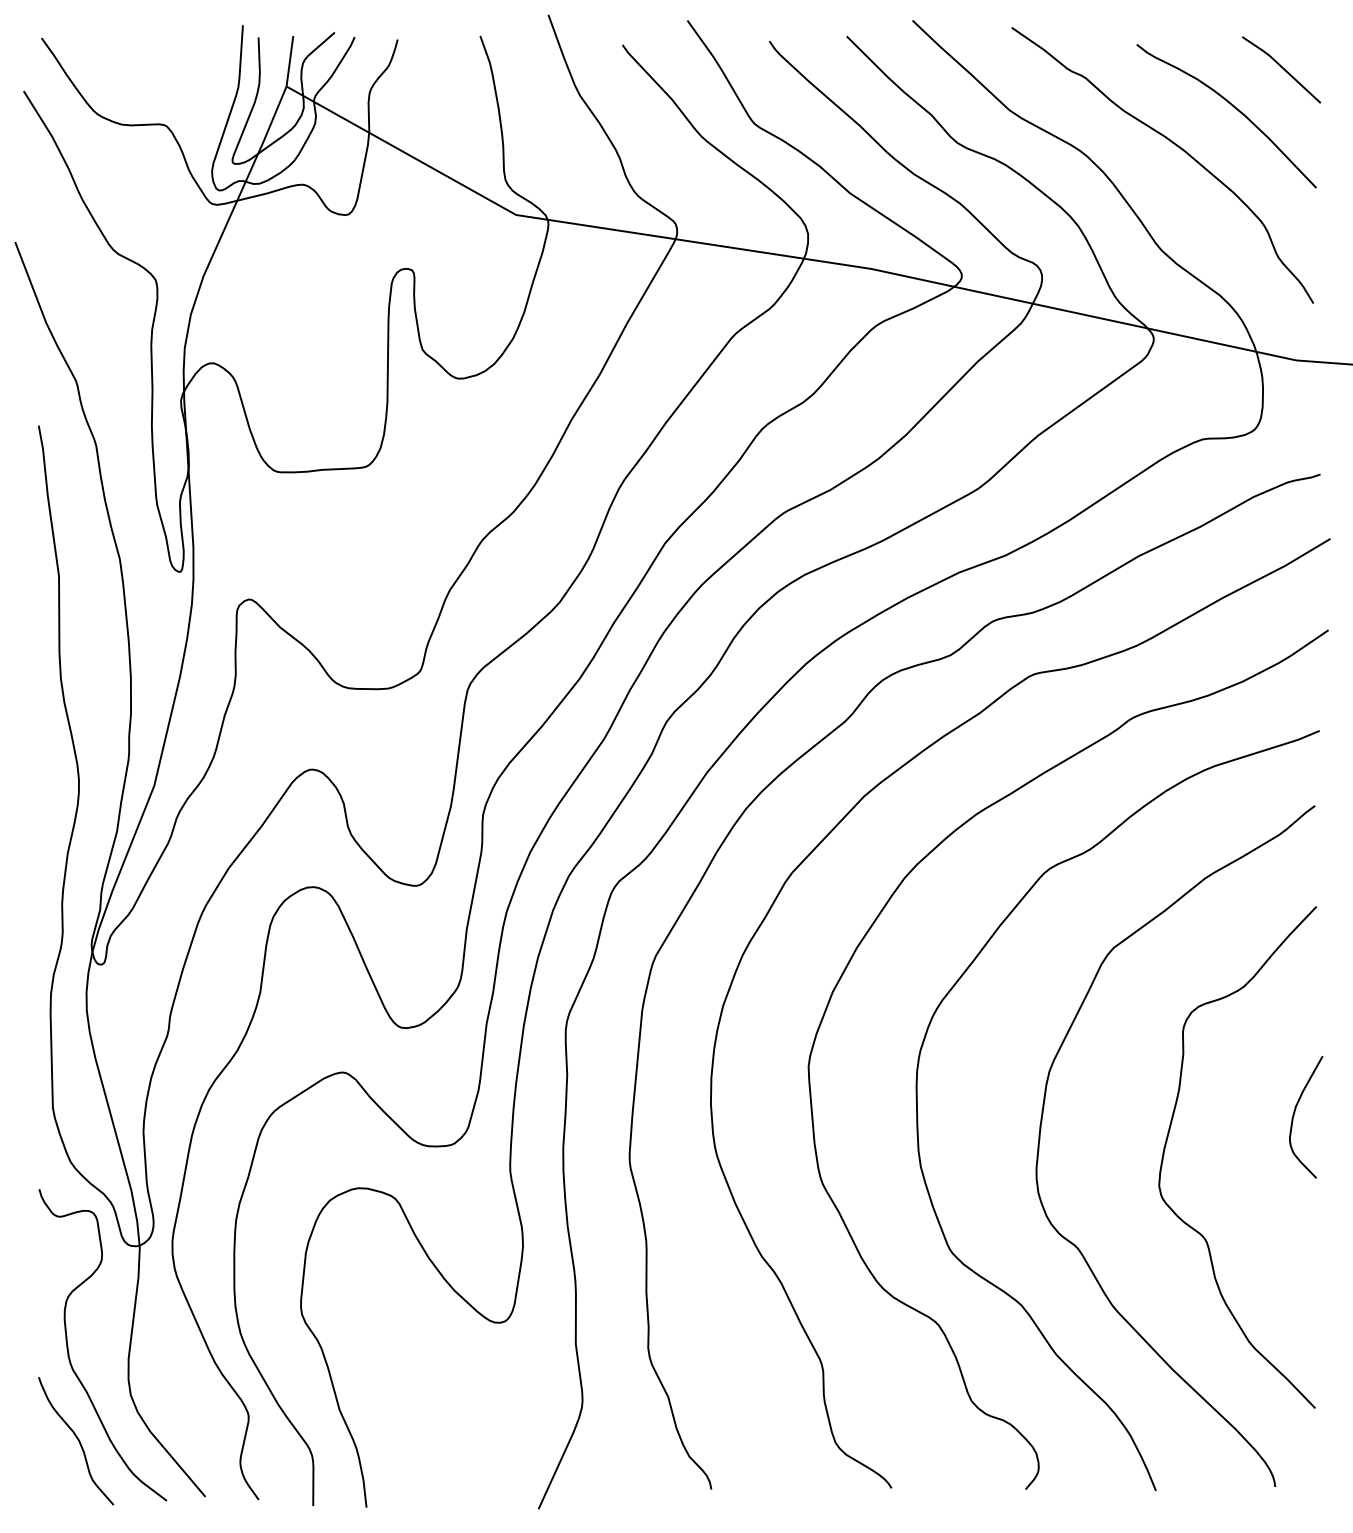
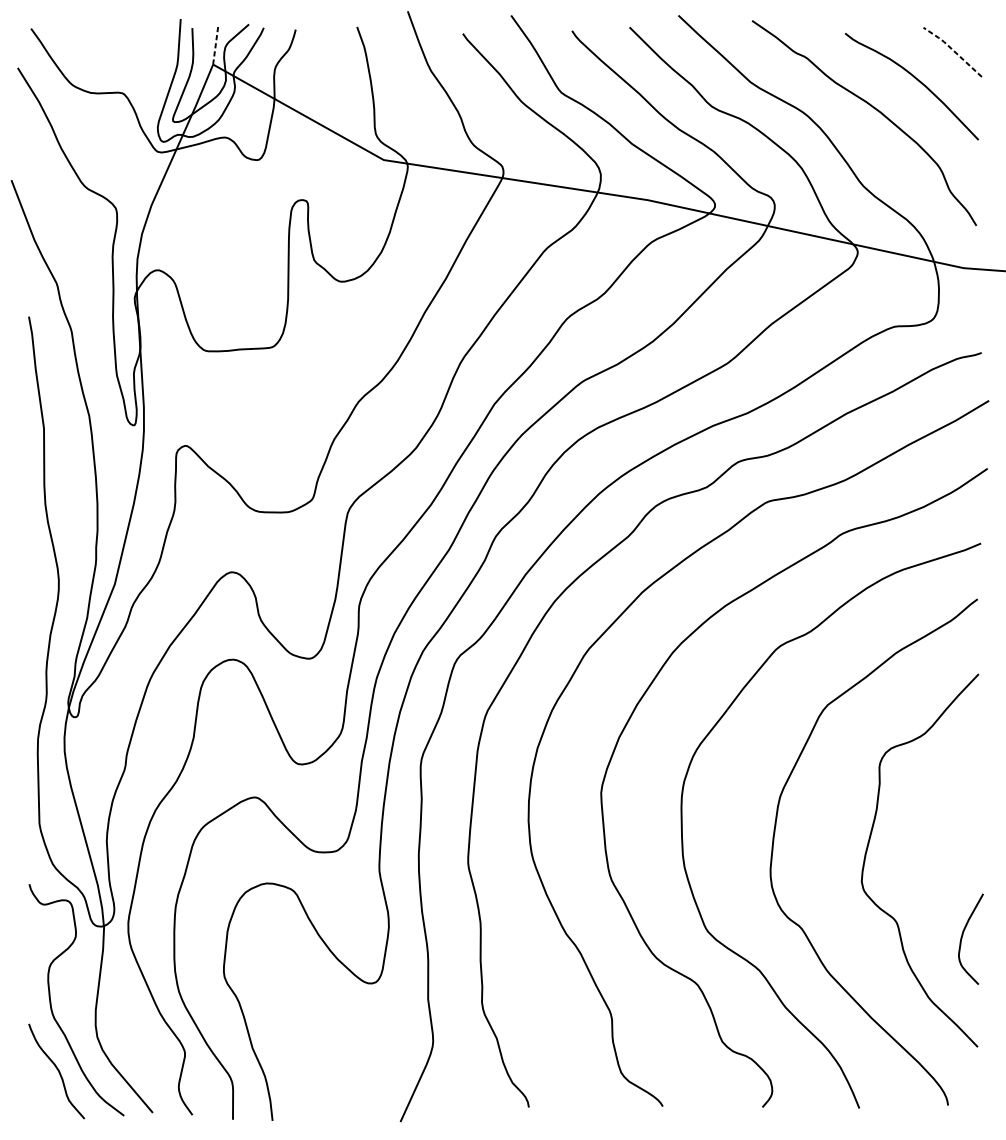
line: (290, 60) -> (216, 45), solid -> dashed
line: (1282, 67) -> (953, 50), solid -> dashed
curve: (1294, 1116) -> (962, 938), moved

